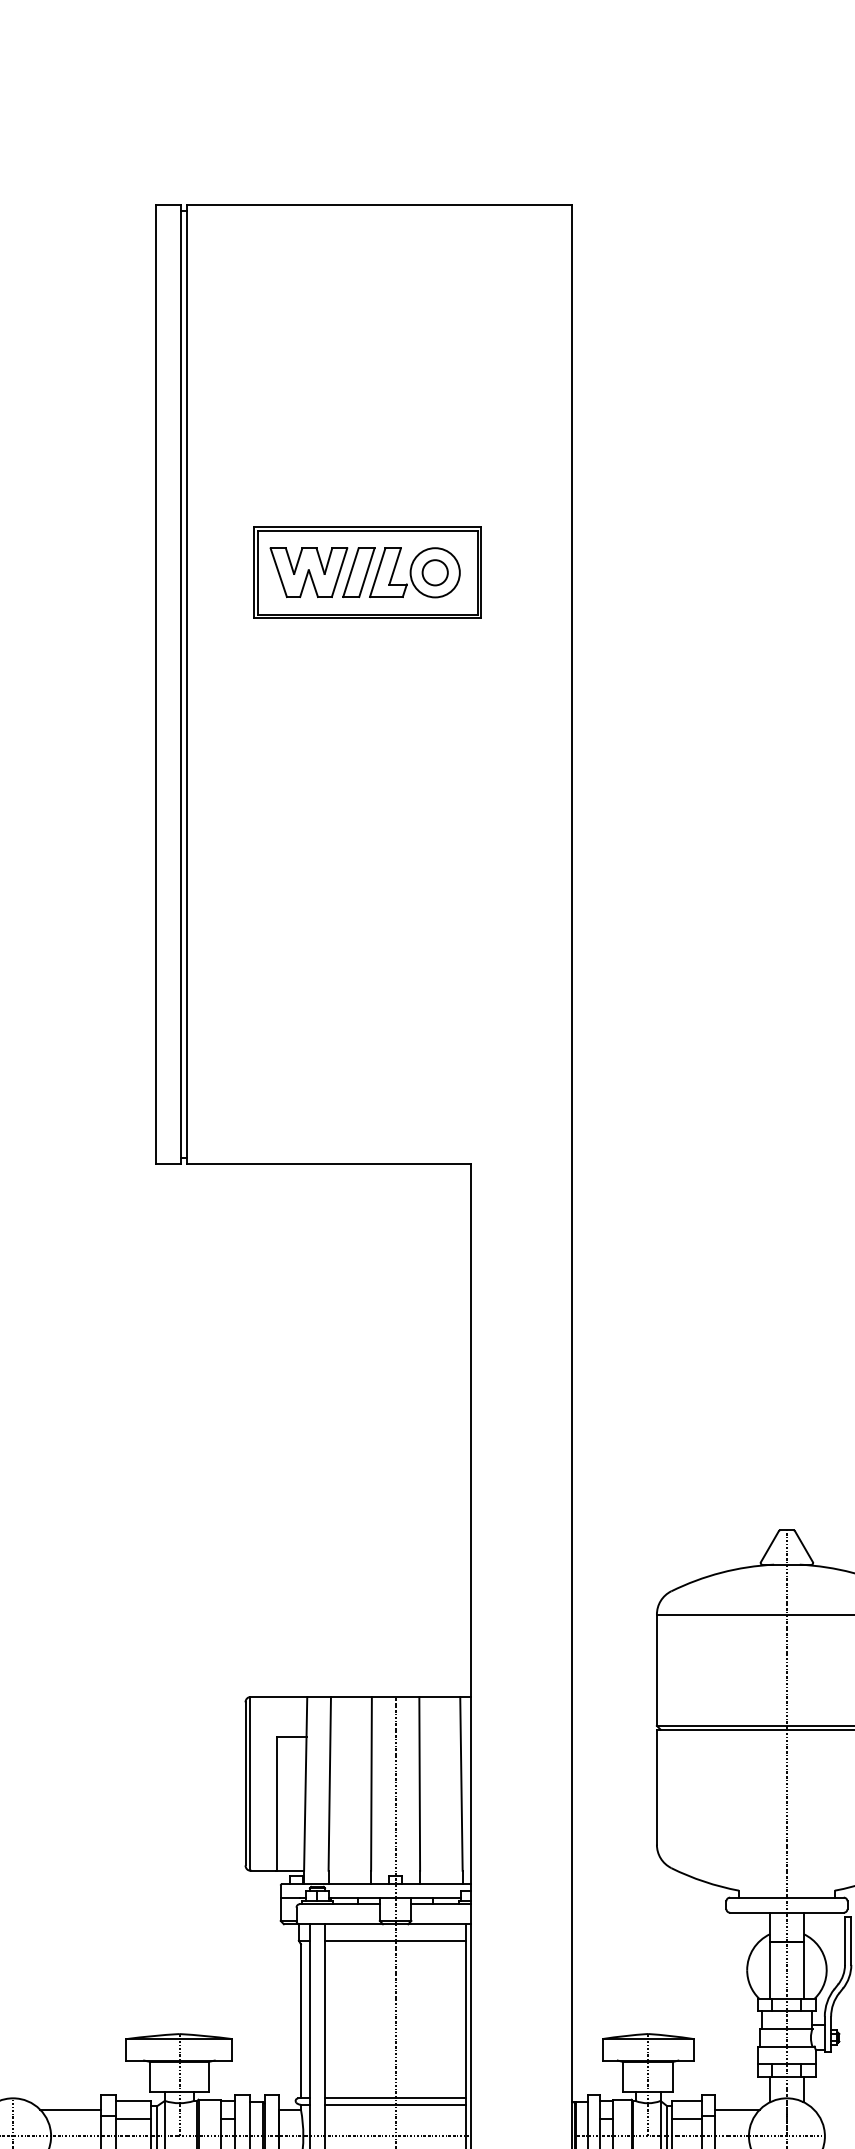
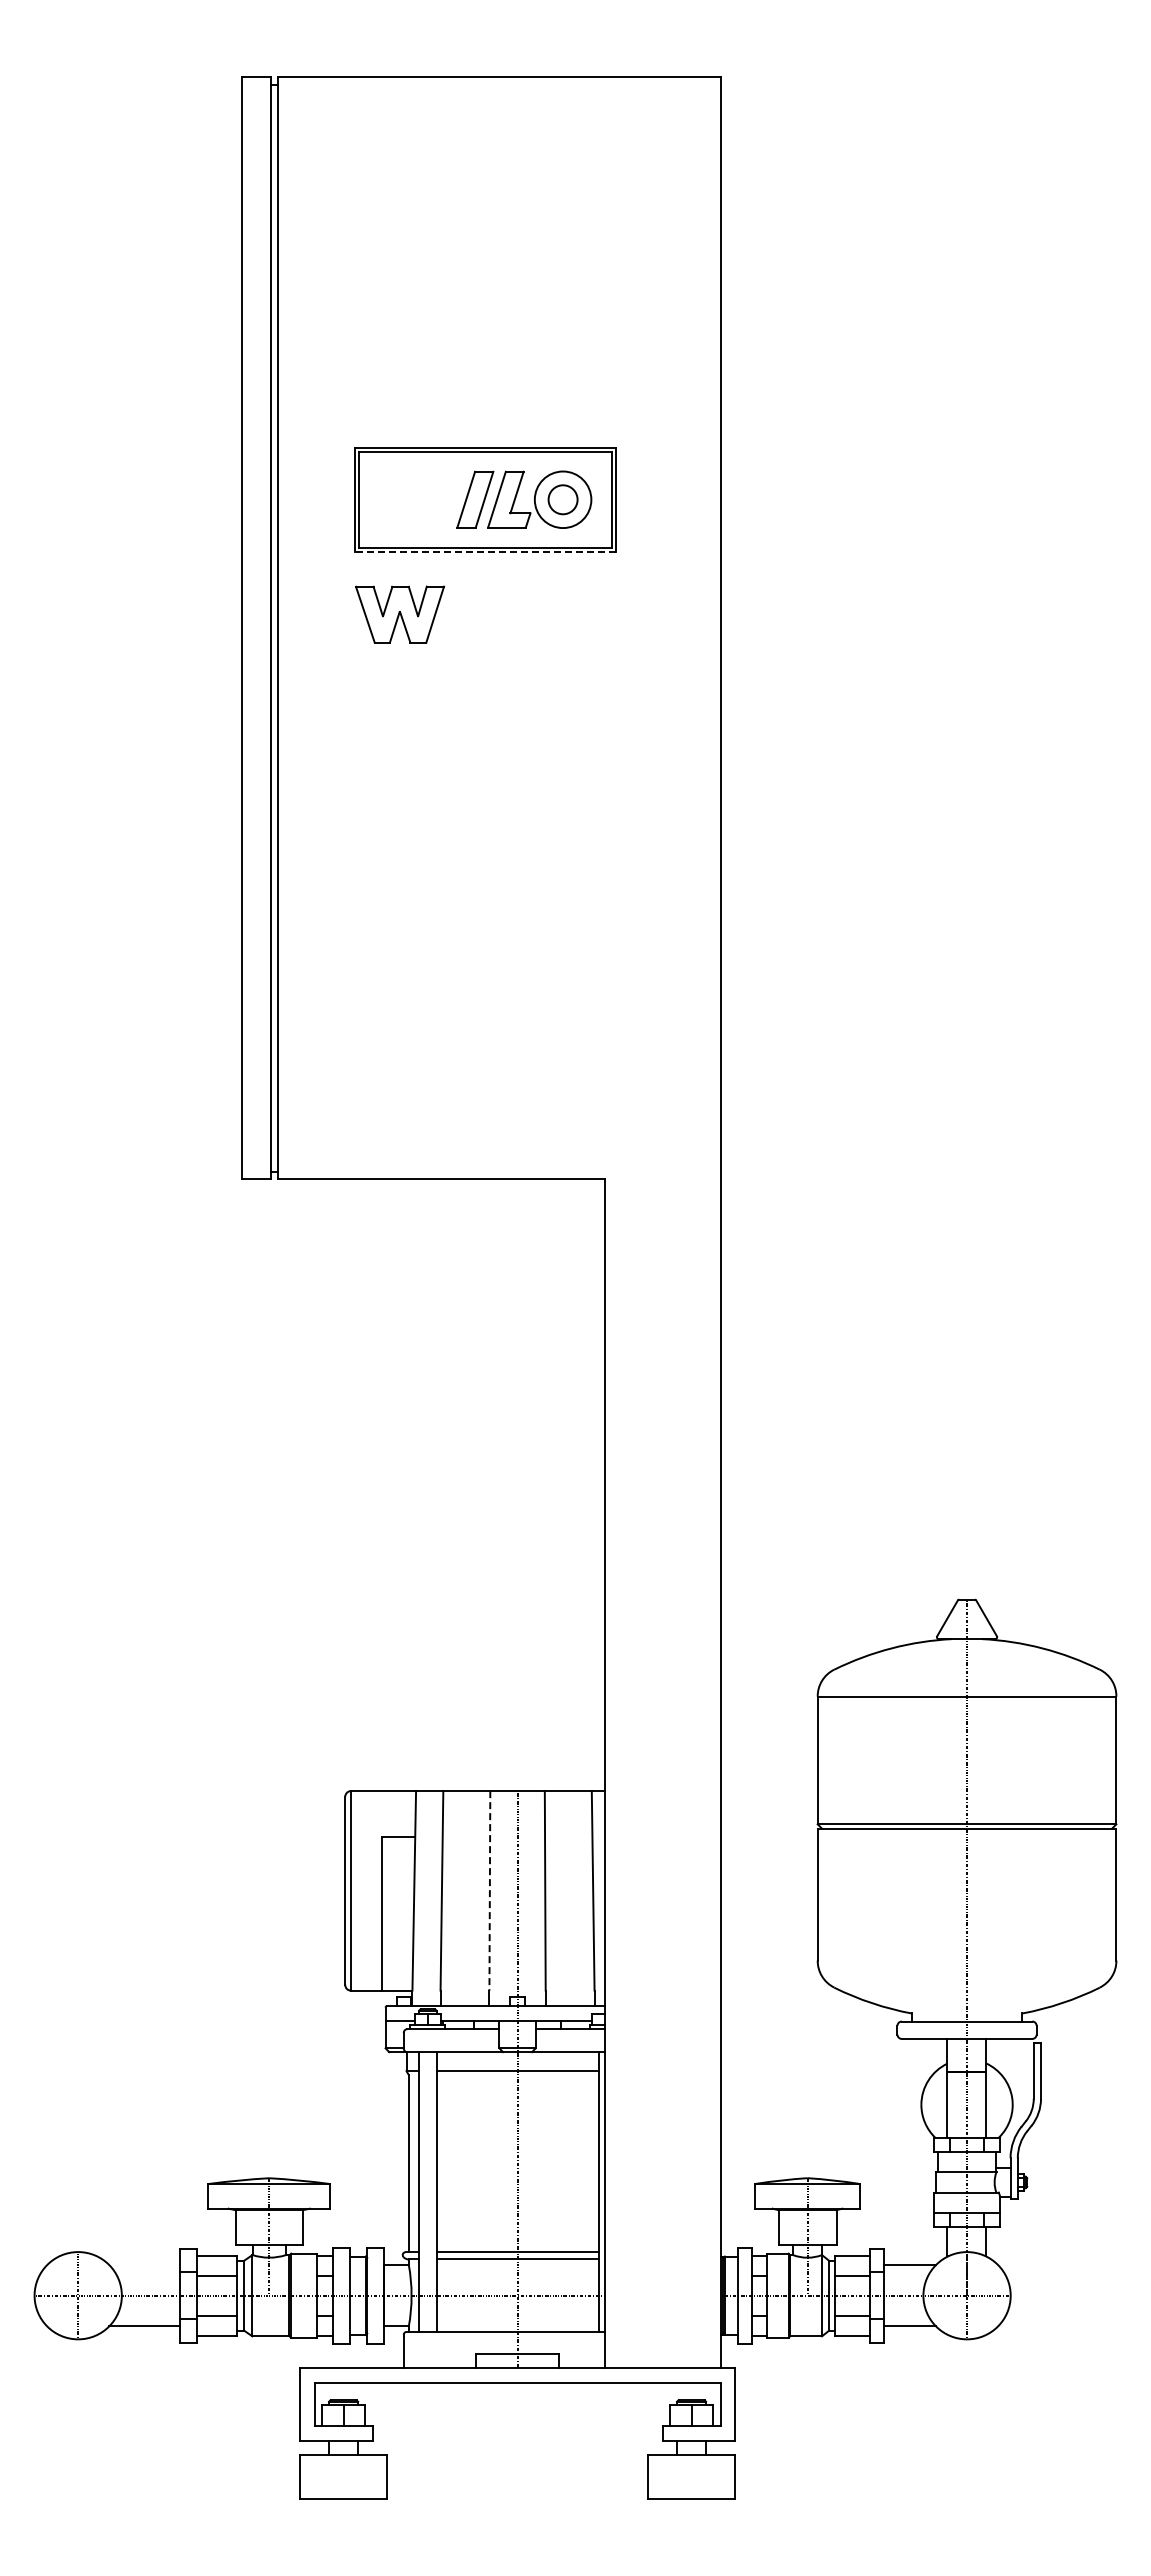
part: (308, 572) -> (399, 614), moved
line: (367, 618) -> (485, 552), solid -> dashed
line: (371, 1783) -> (489, 1890), solid -> dashed
line: (70, 2109) -> (144, 2264), removed

